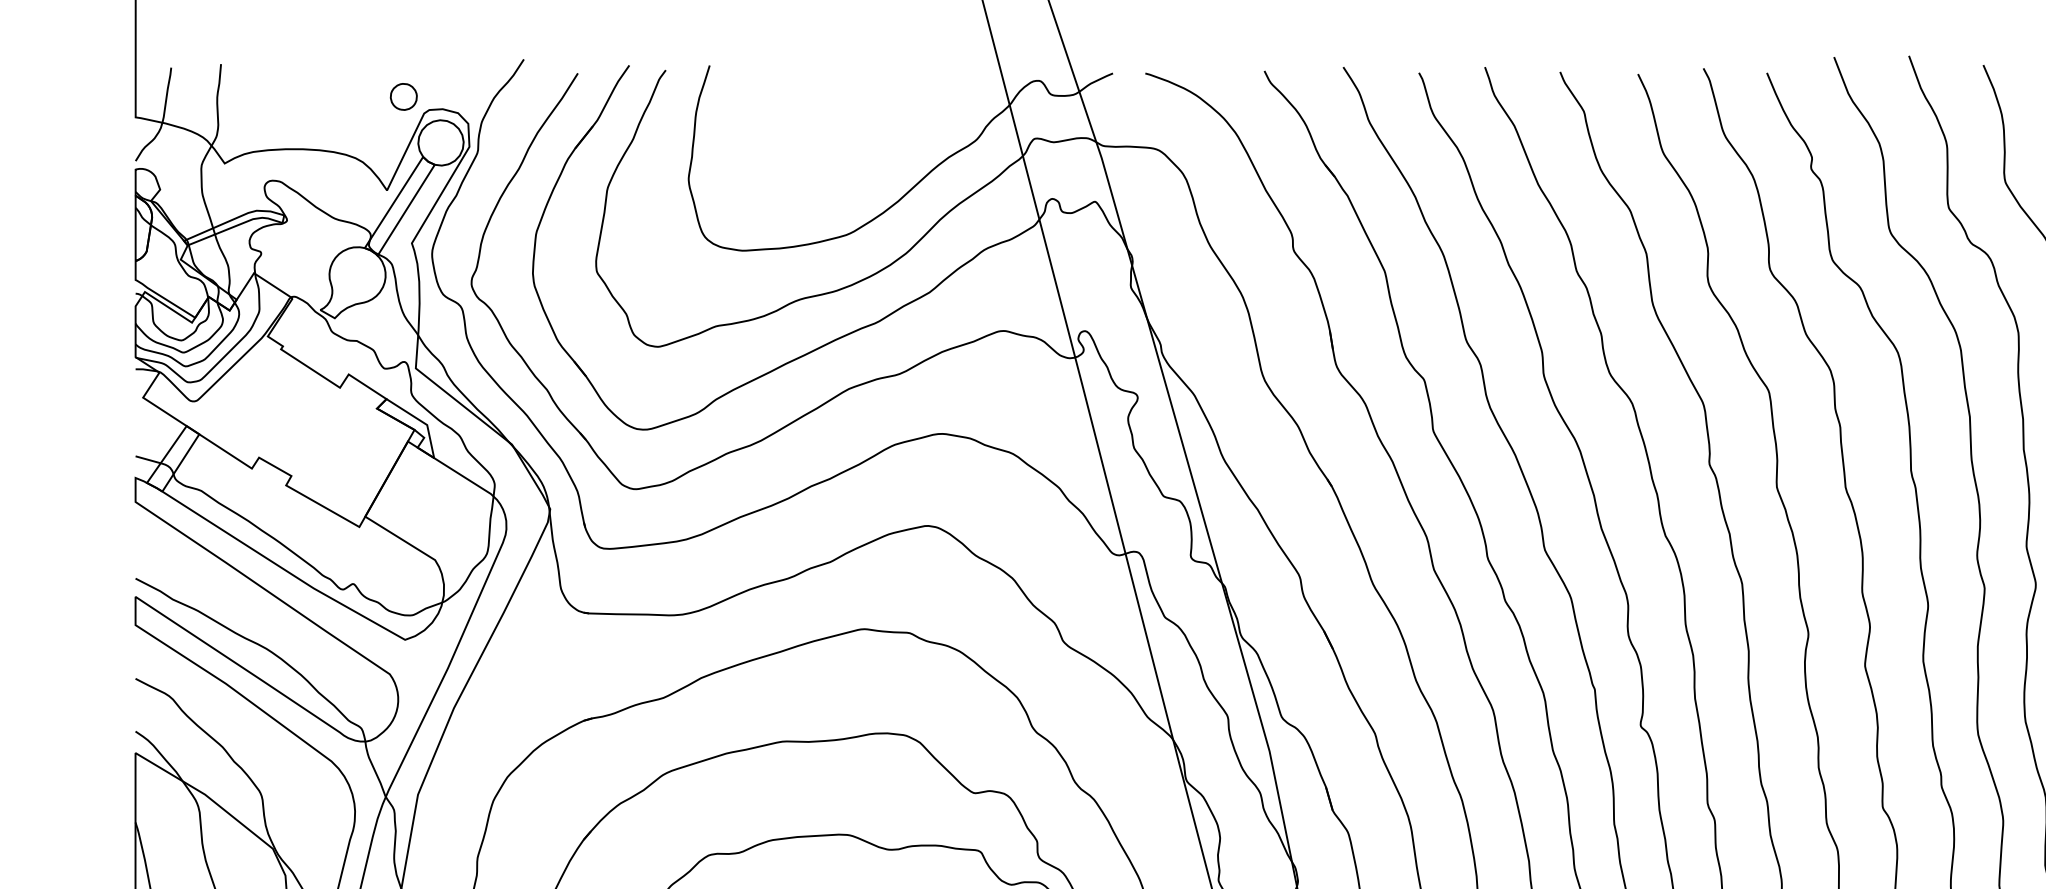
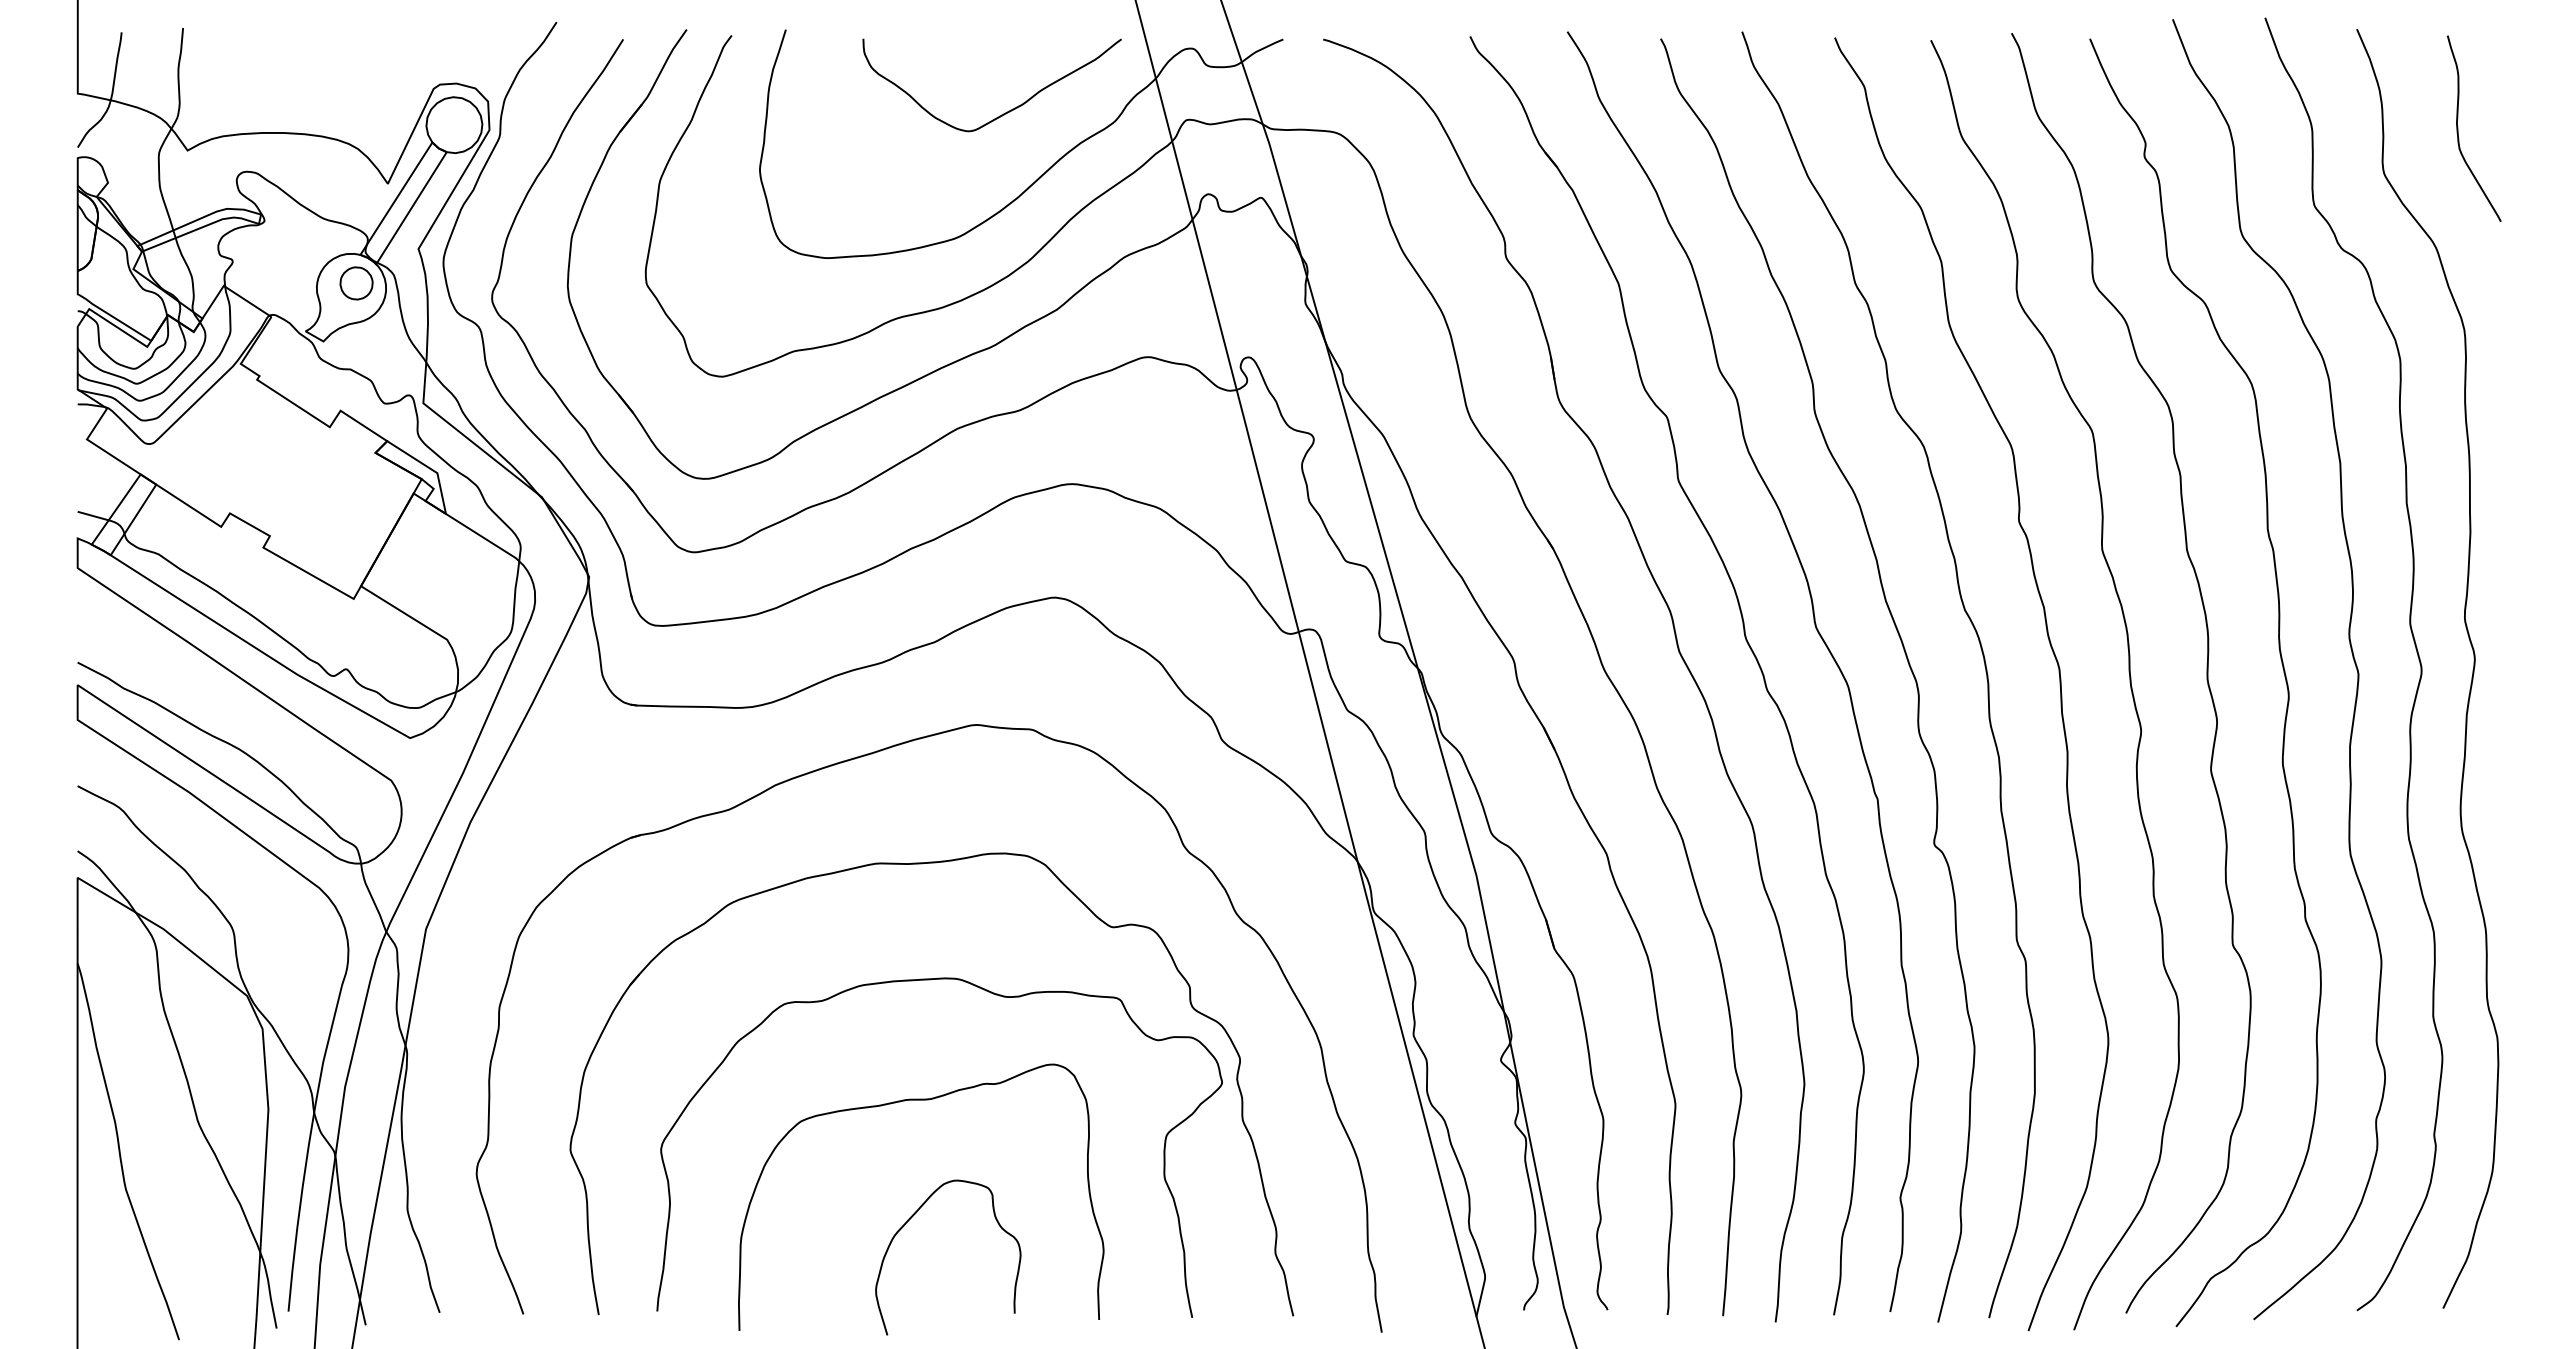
part: (403, 96) -> (356, 283), moved
curve: (887, 132) -> (1005, 112), added

